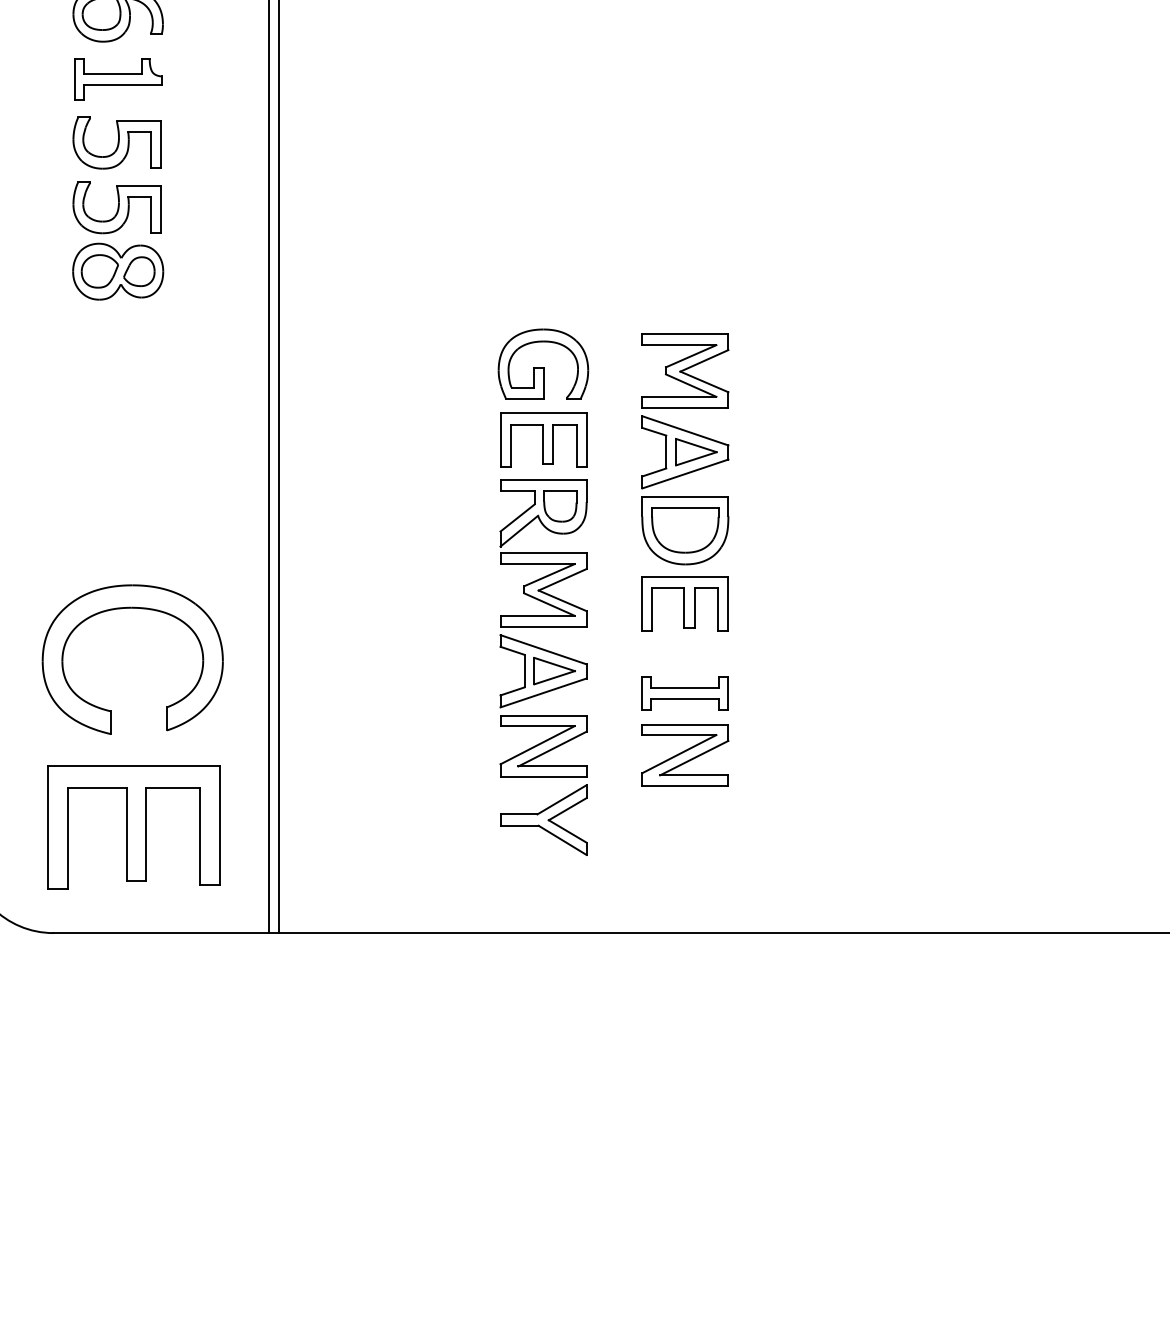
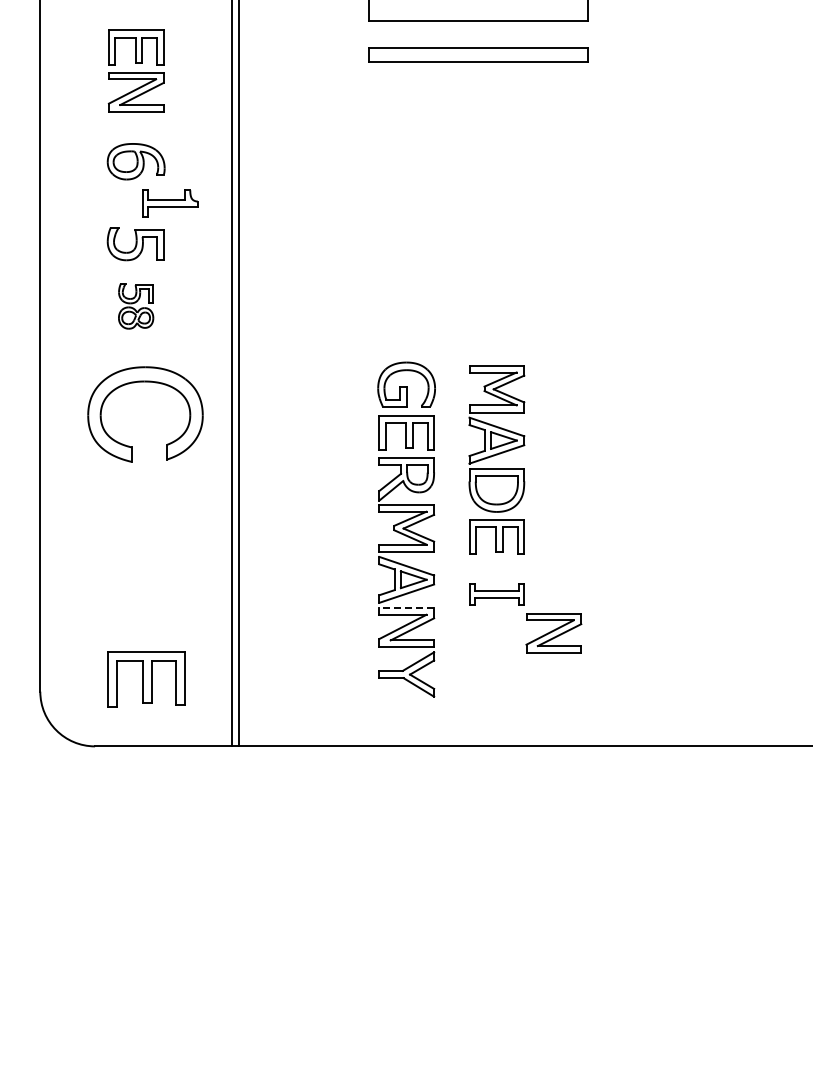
part: (118, 79) -> (170, 203), moved
part: (117, 241) -> (135, 306), size x0.6
part: (132, 609) -> (145, 382), moved
line: (543, 716) -> (406, 608), solid -> dashed
part: (684, 755) -> (553, 633), moved
part: (134, 826) -> (146, 678), size x0.7

